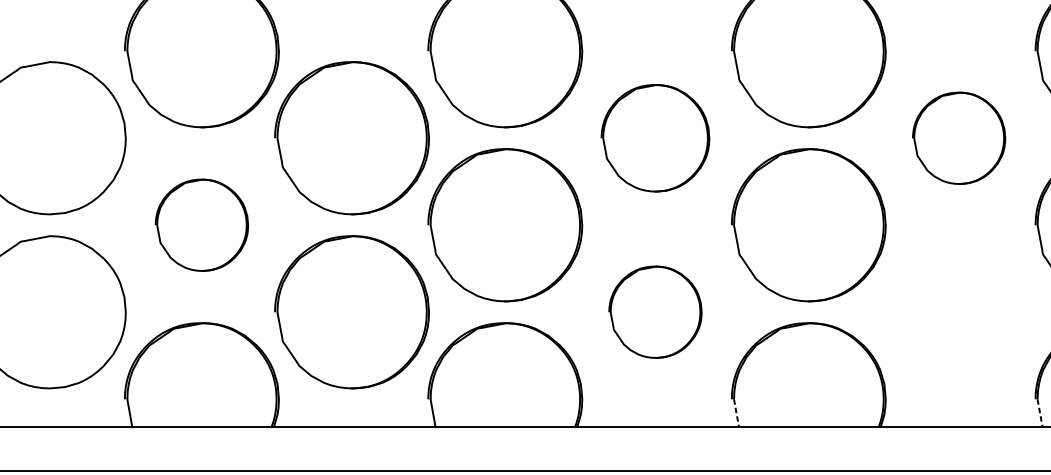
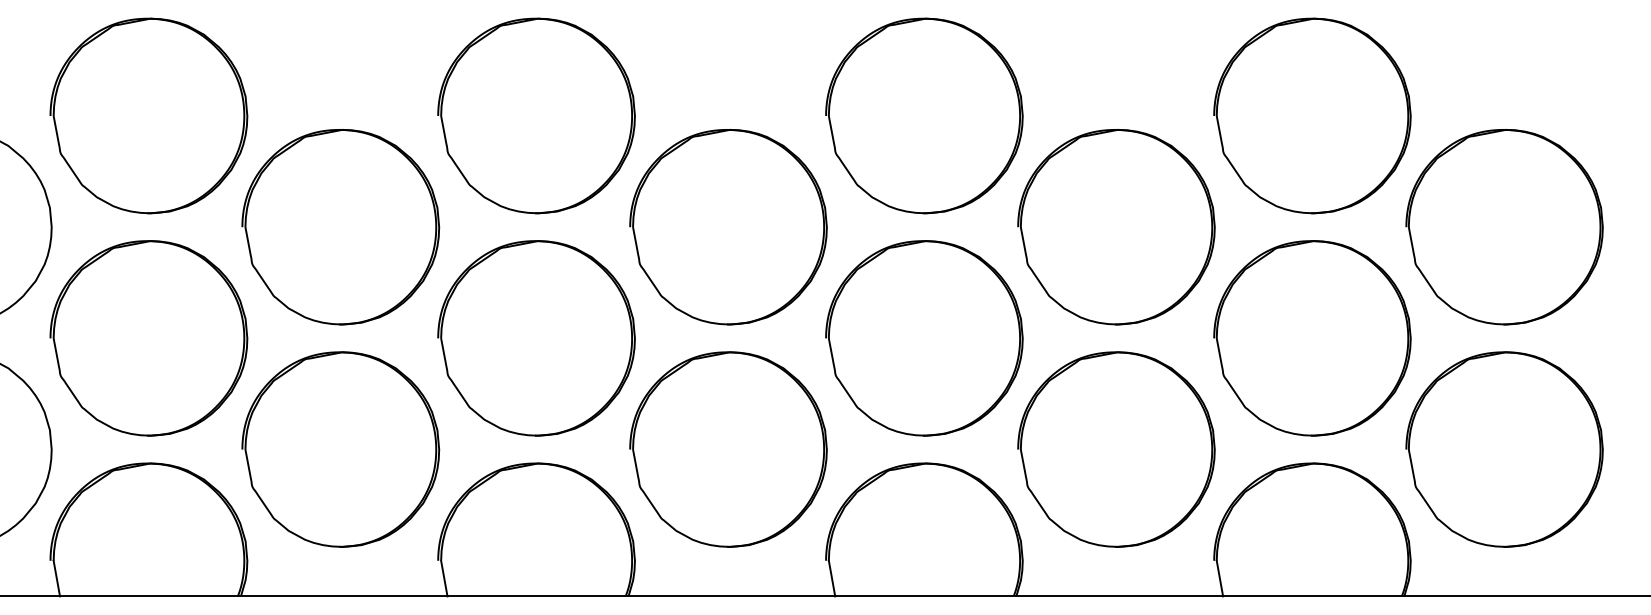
part: (655, 138) -> (728, 227), size x1.43
part: (959, 138) -> (1116, 227), size x1.67
part: (201, 225) -> (148, 338), size x1.67
part: (655, 312) -> (728, 449), size x1.67
part: (959, 312) -> (1116, 449), added
line: (736, 413) -> (832, 579), dashed -> solid
line: (1040, 413) -> (1220, 579), dashed -> solid

